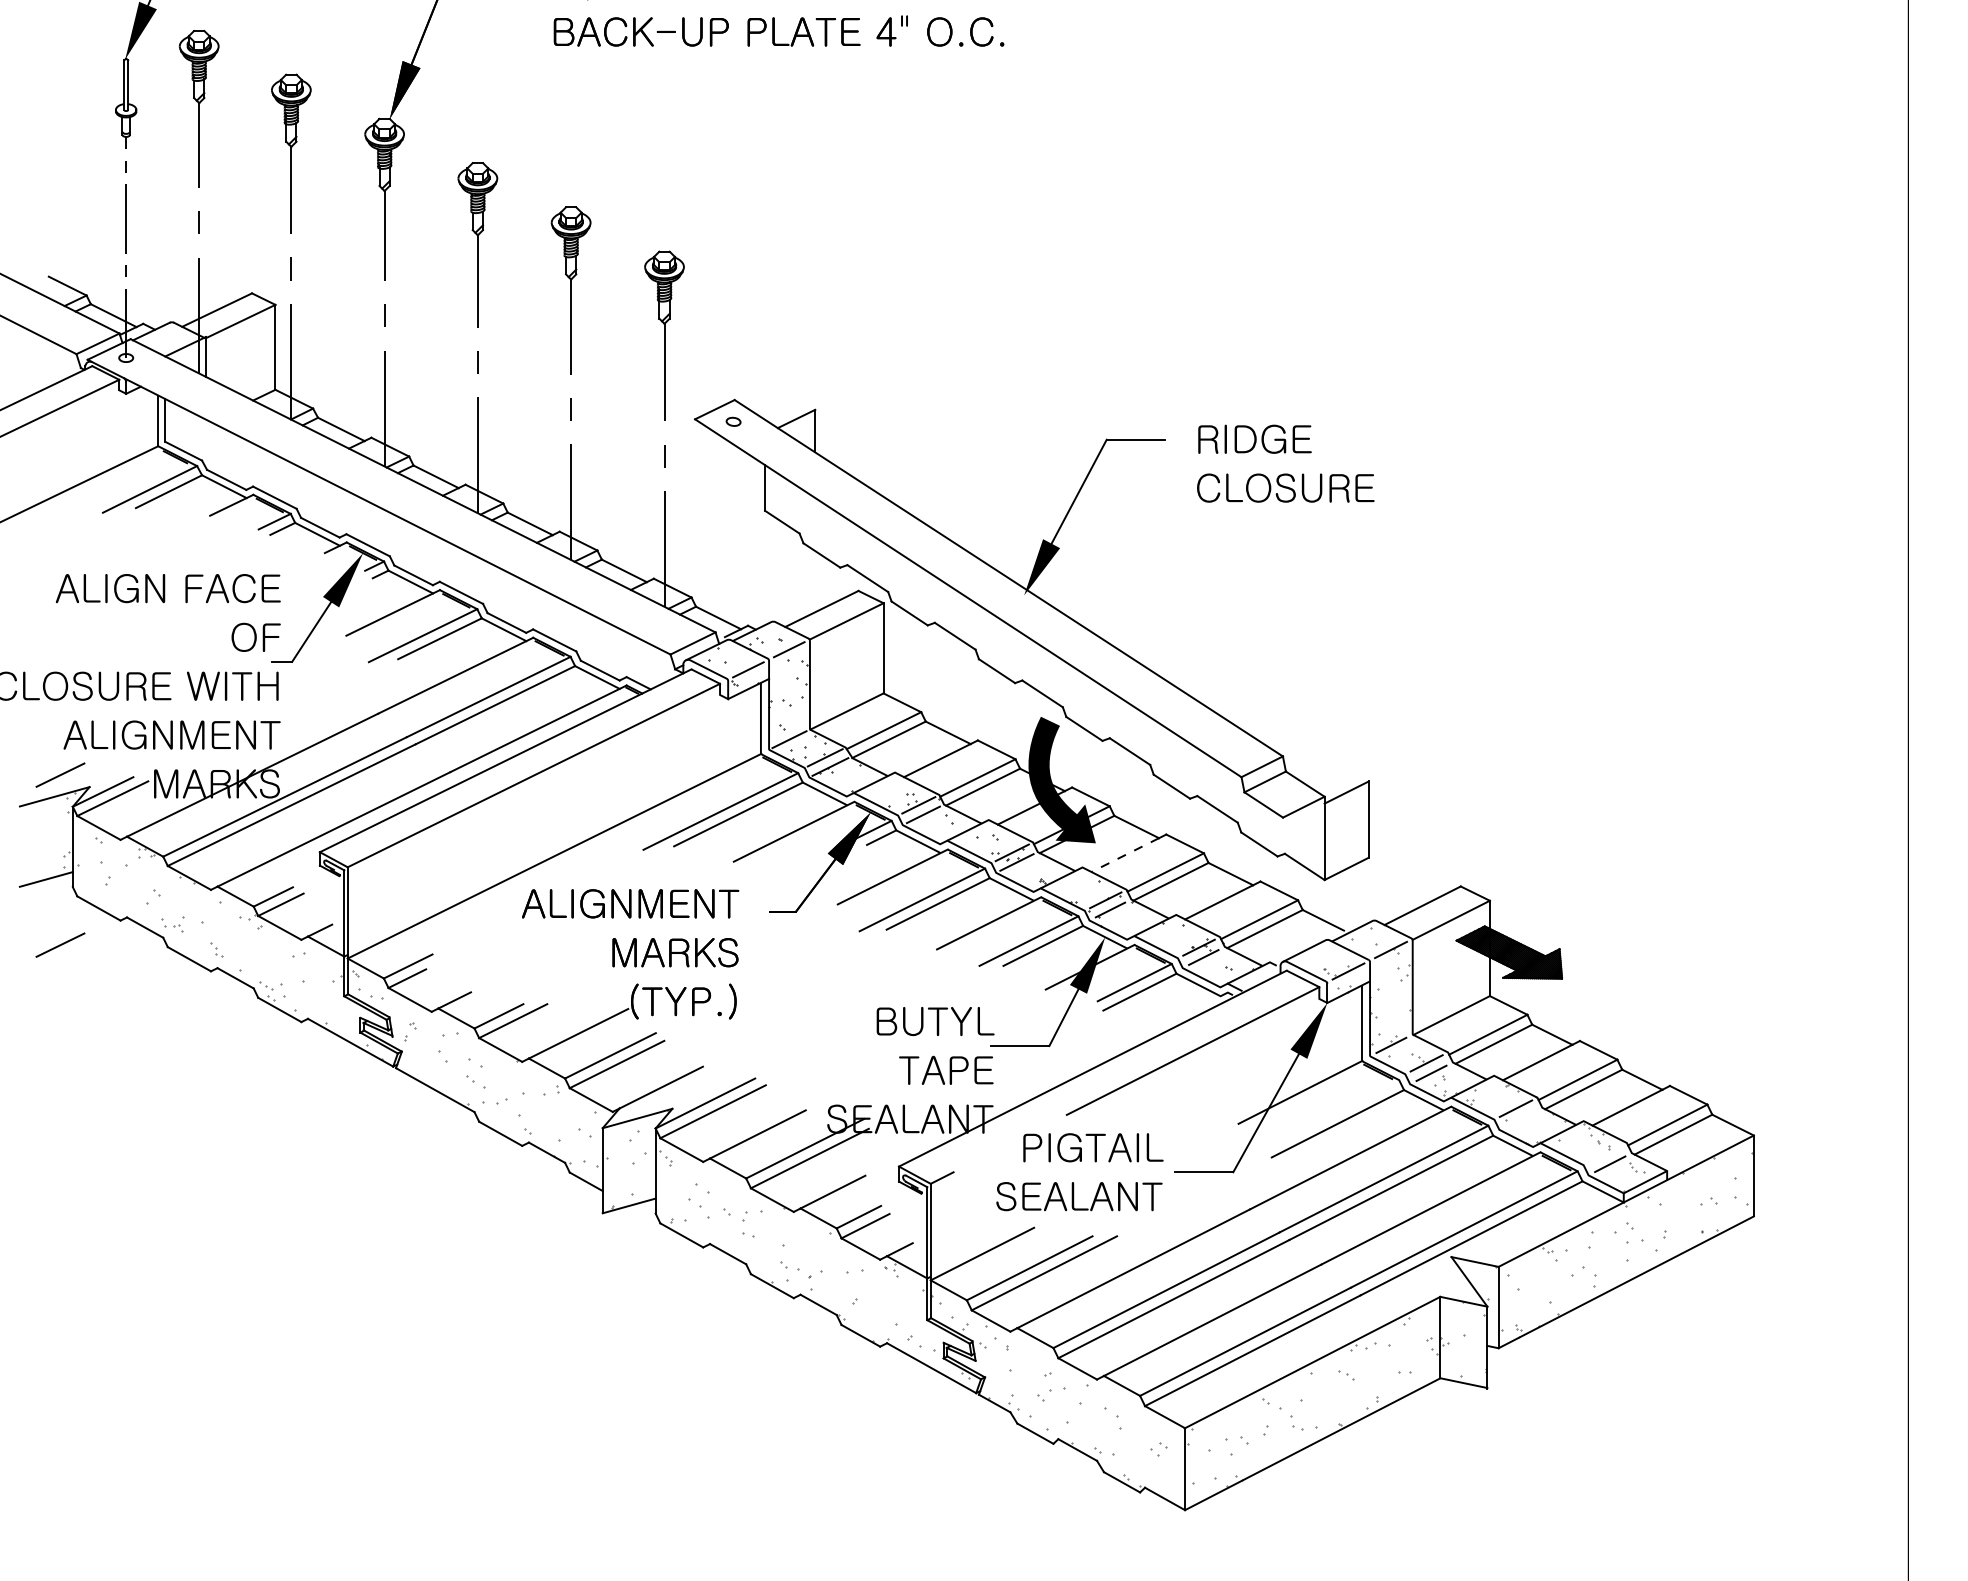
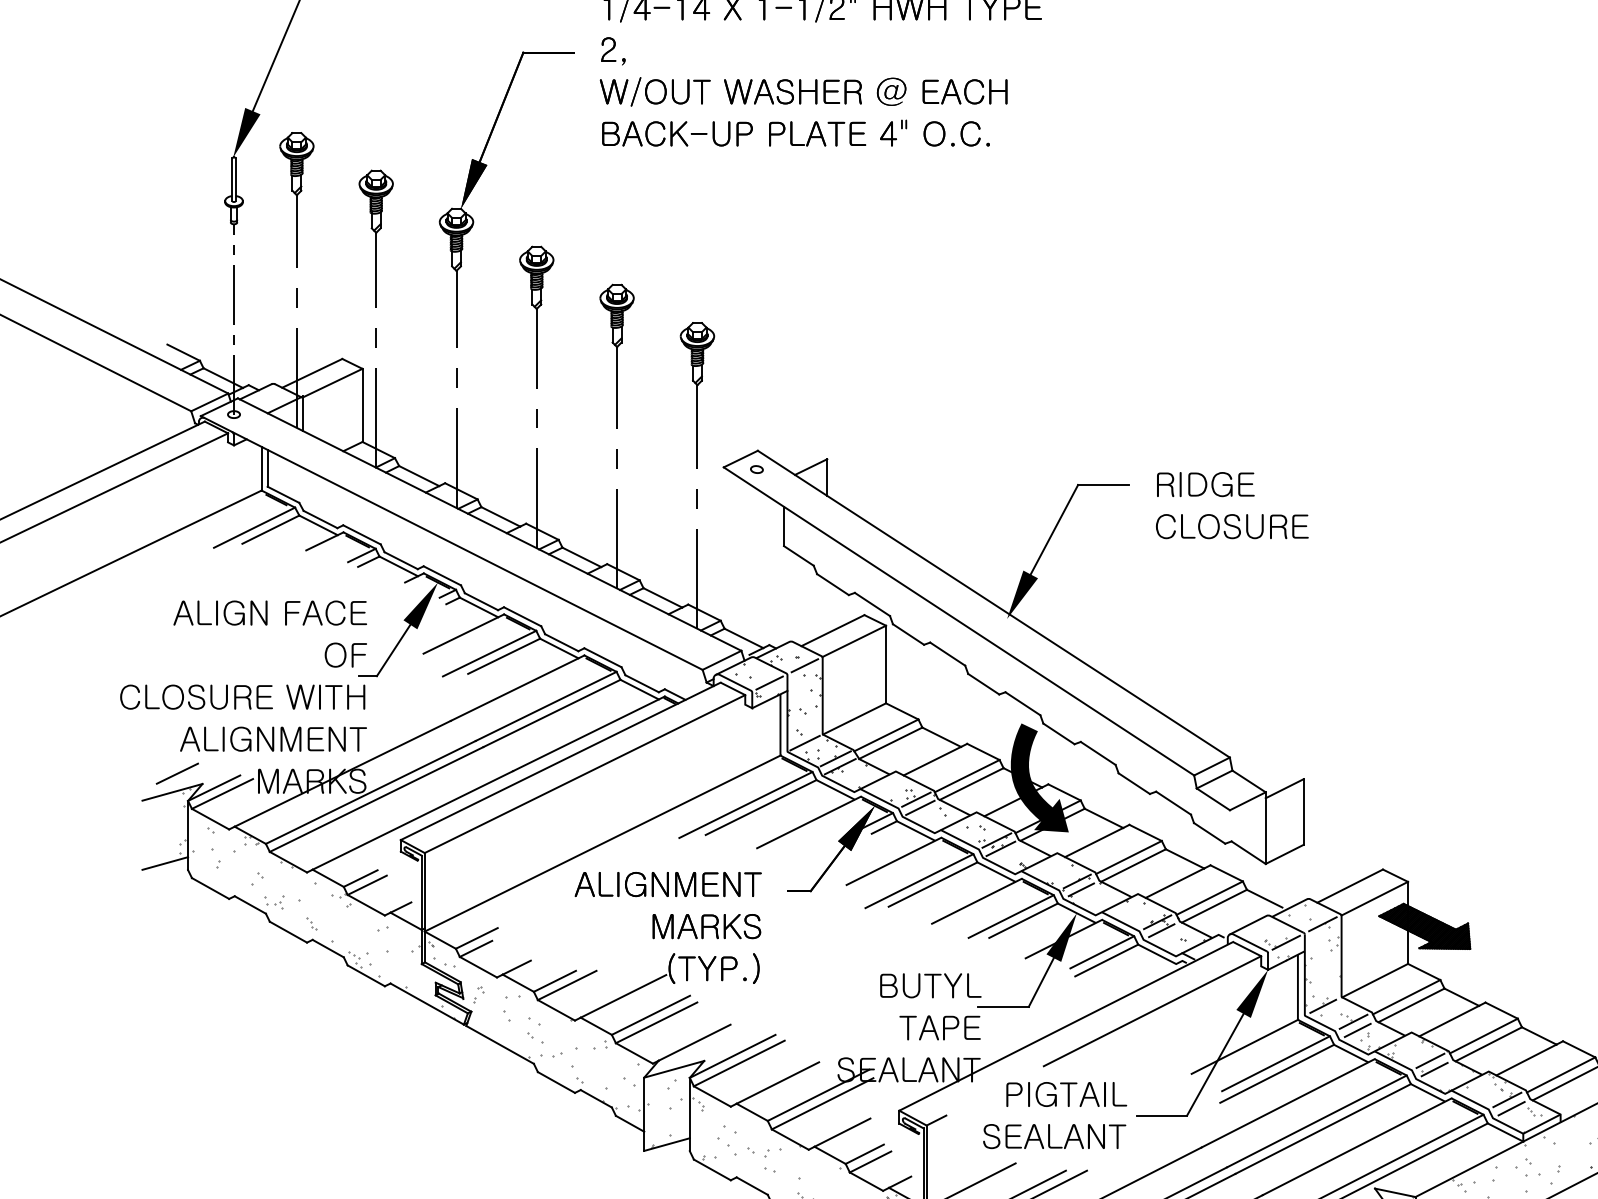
line: (1125, 855) -> (1094, 842), dashed -> solid
line: (60, 944) -> (177, 919), removed
line: (1336, 1111) -> (1275, 1063), added
line: (1520, 1118) -> (1434, 1069), added
line: (1605, 1153) -> (1507, 1099), added

